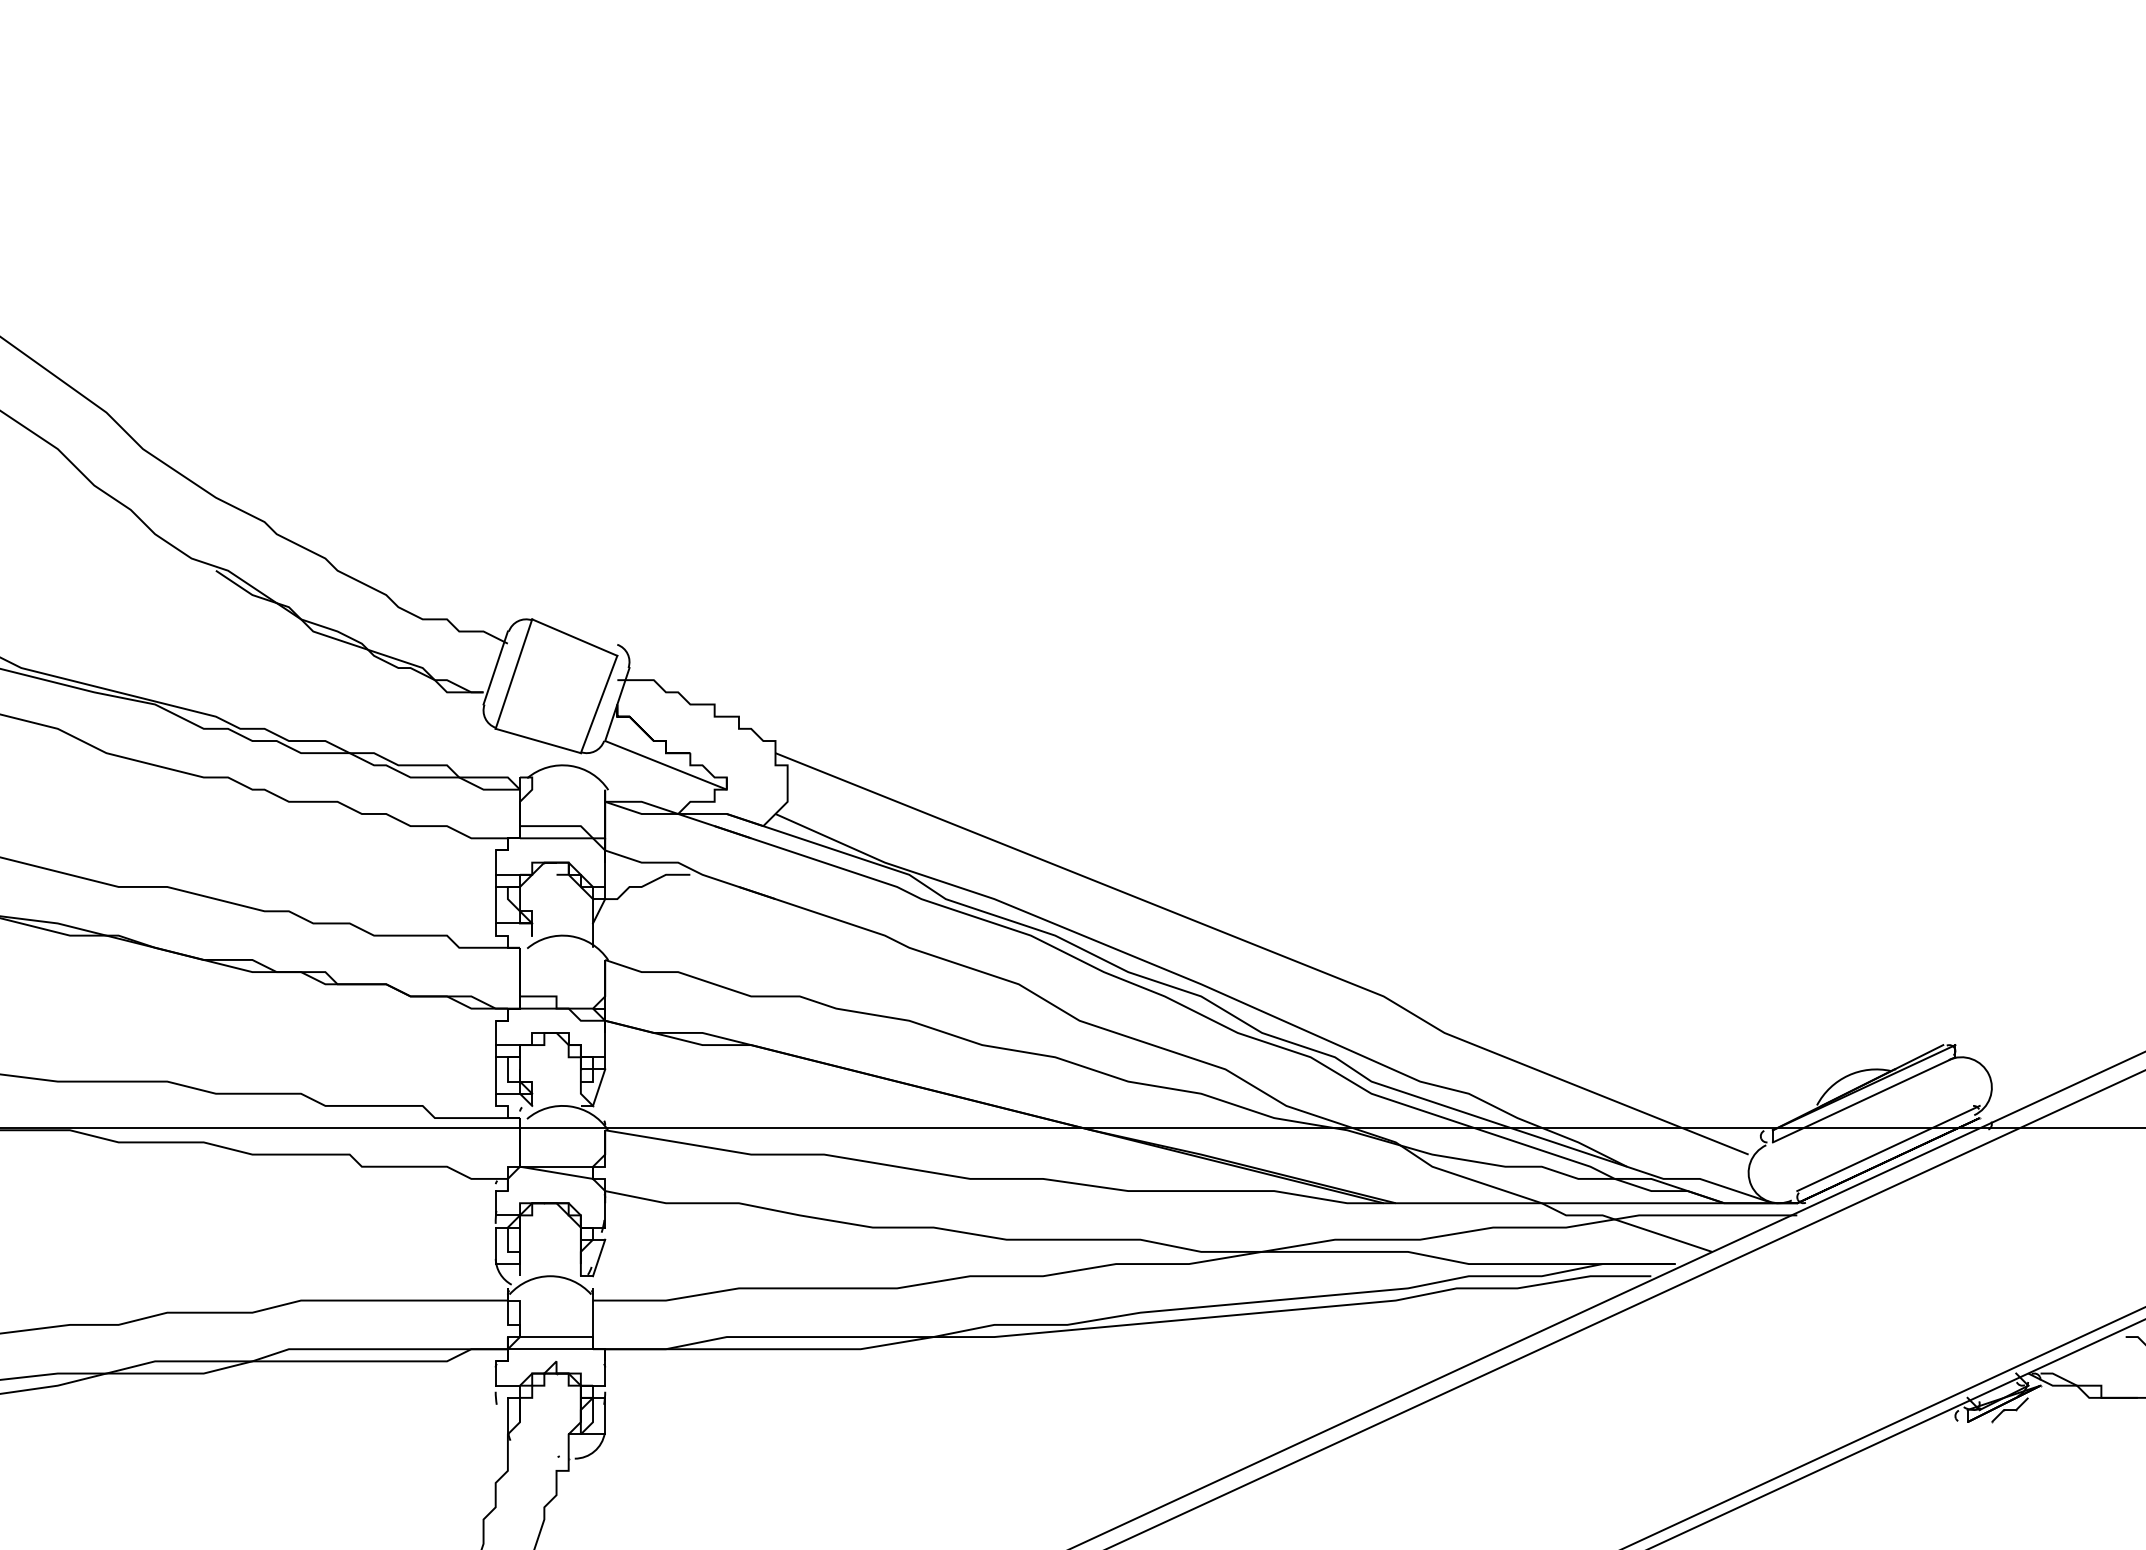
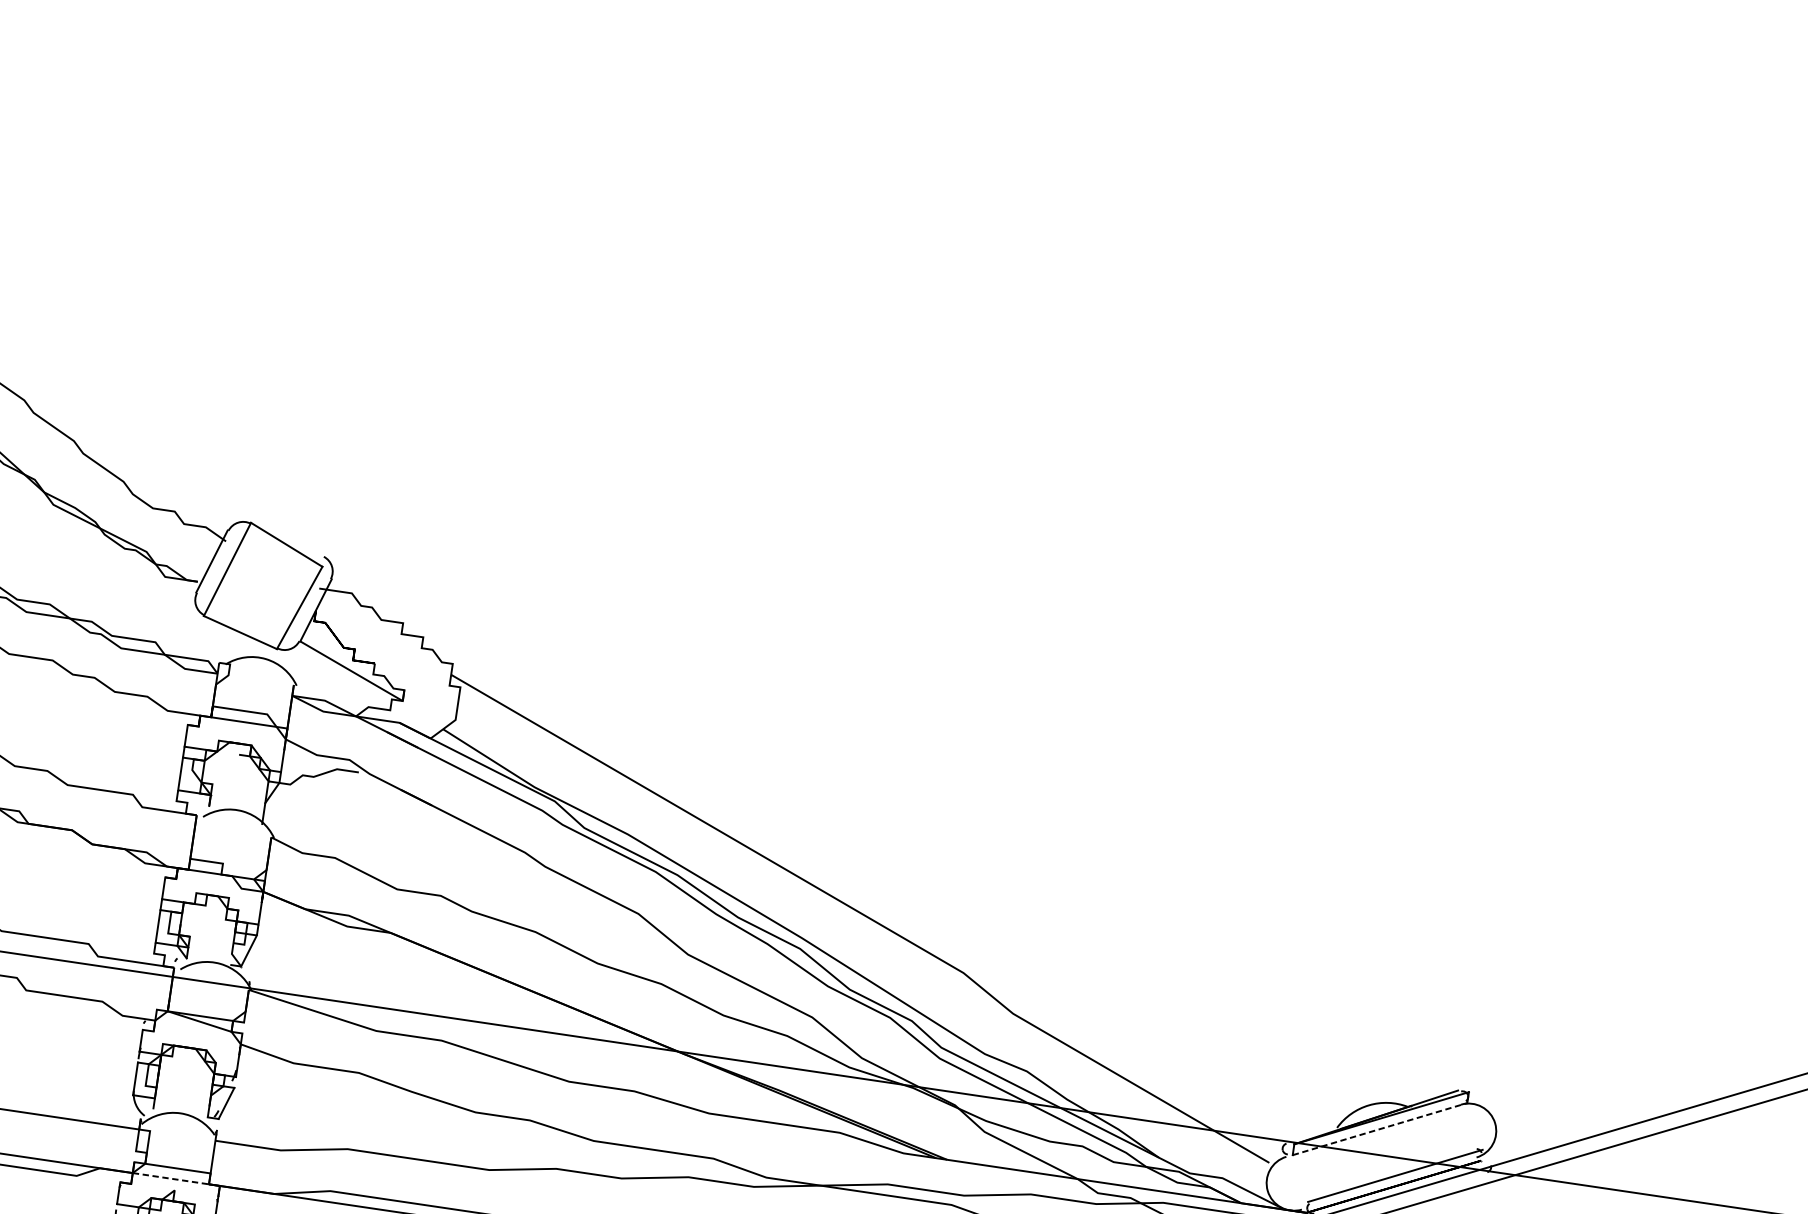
line: (1864, 1099) -> (1380, 1128), solid -> dashed
line: (550, 1349) -> (170, 1178), solid -> dashed

